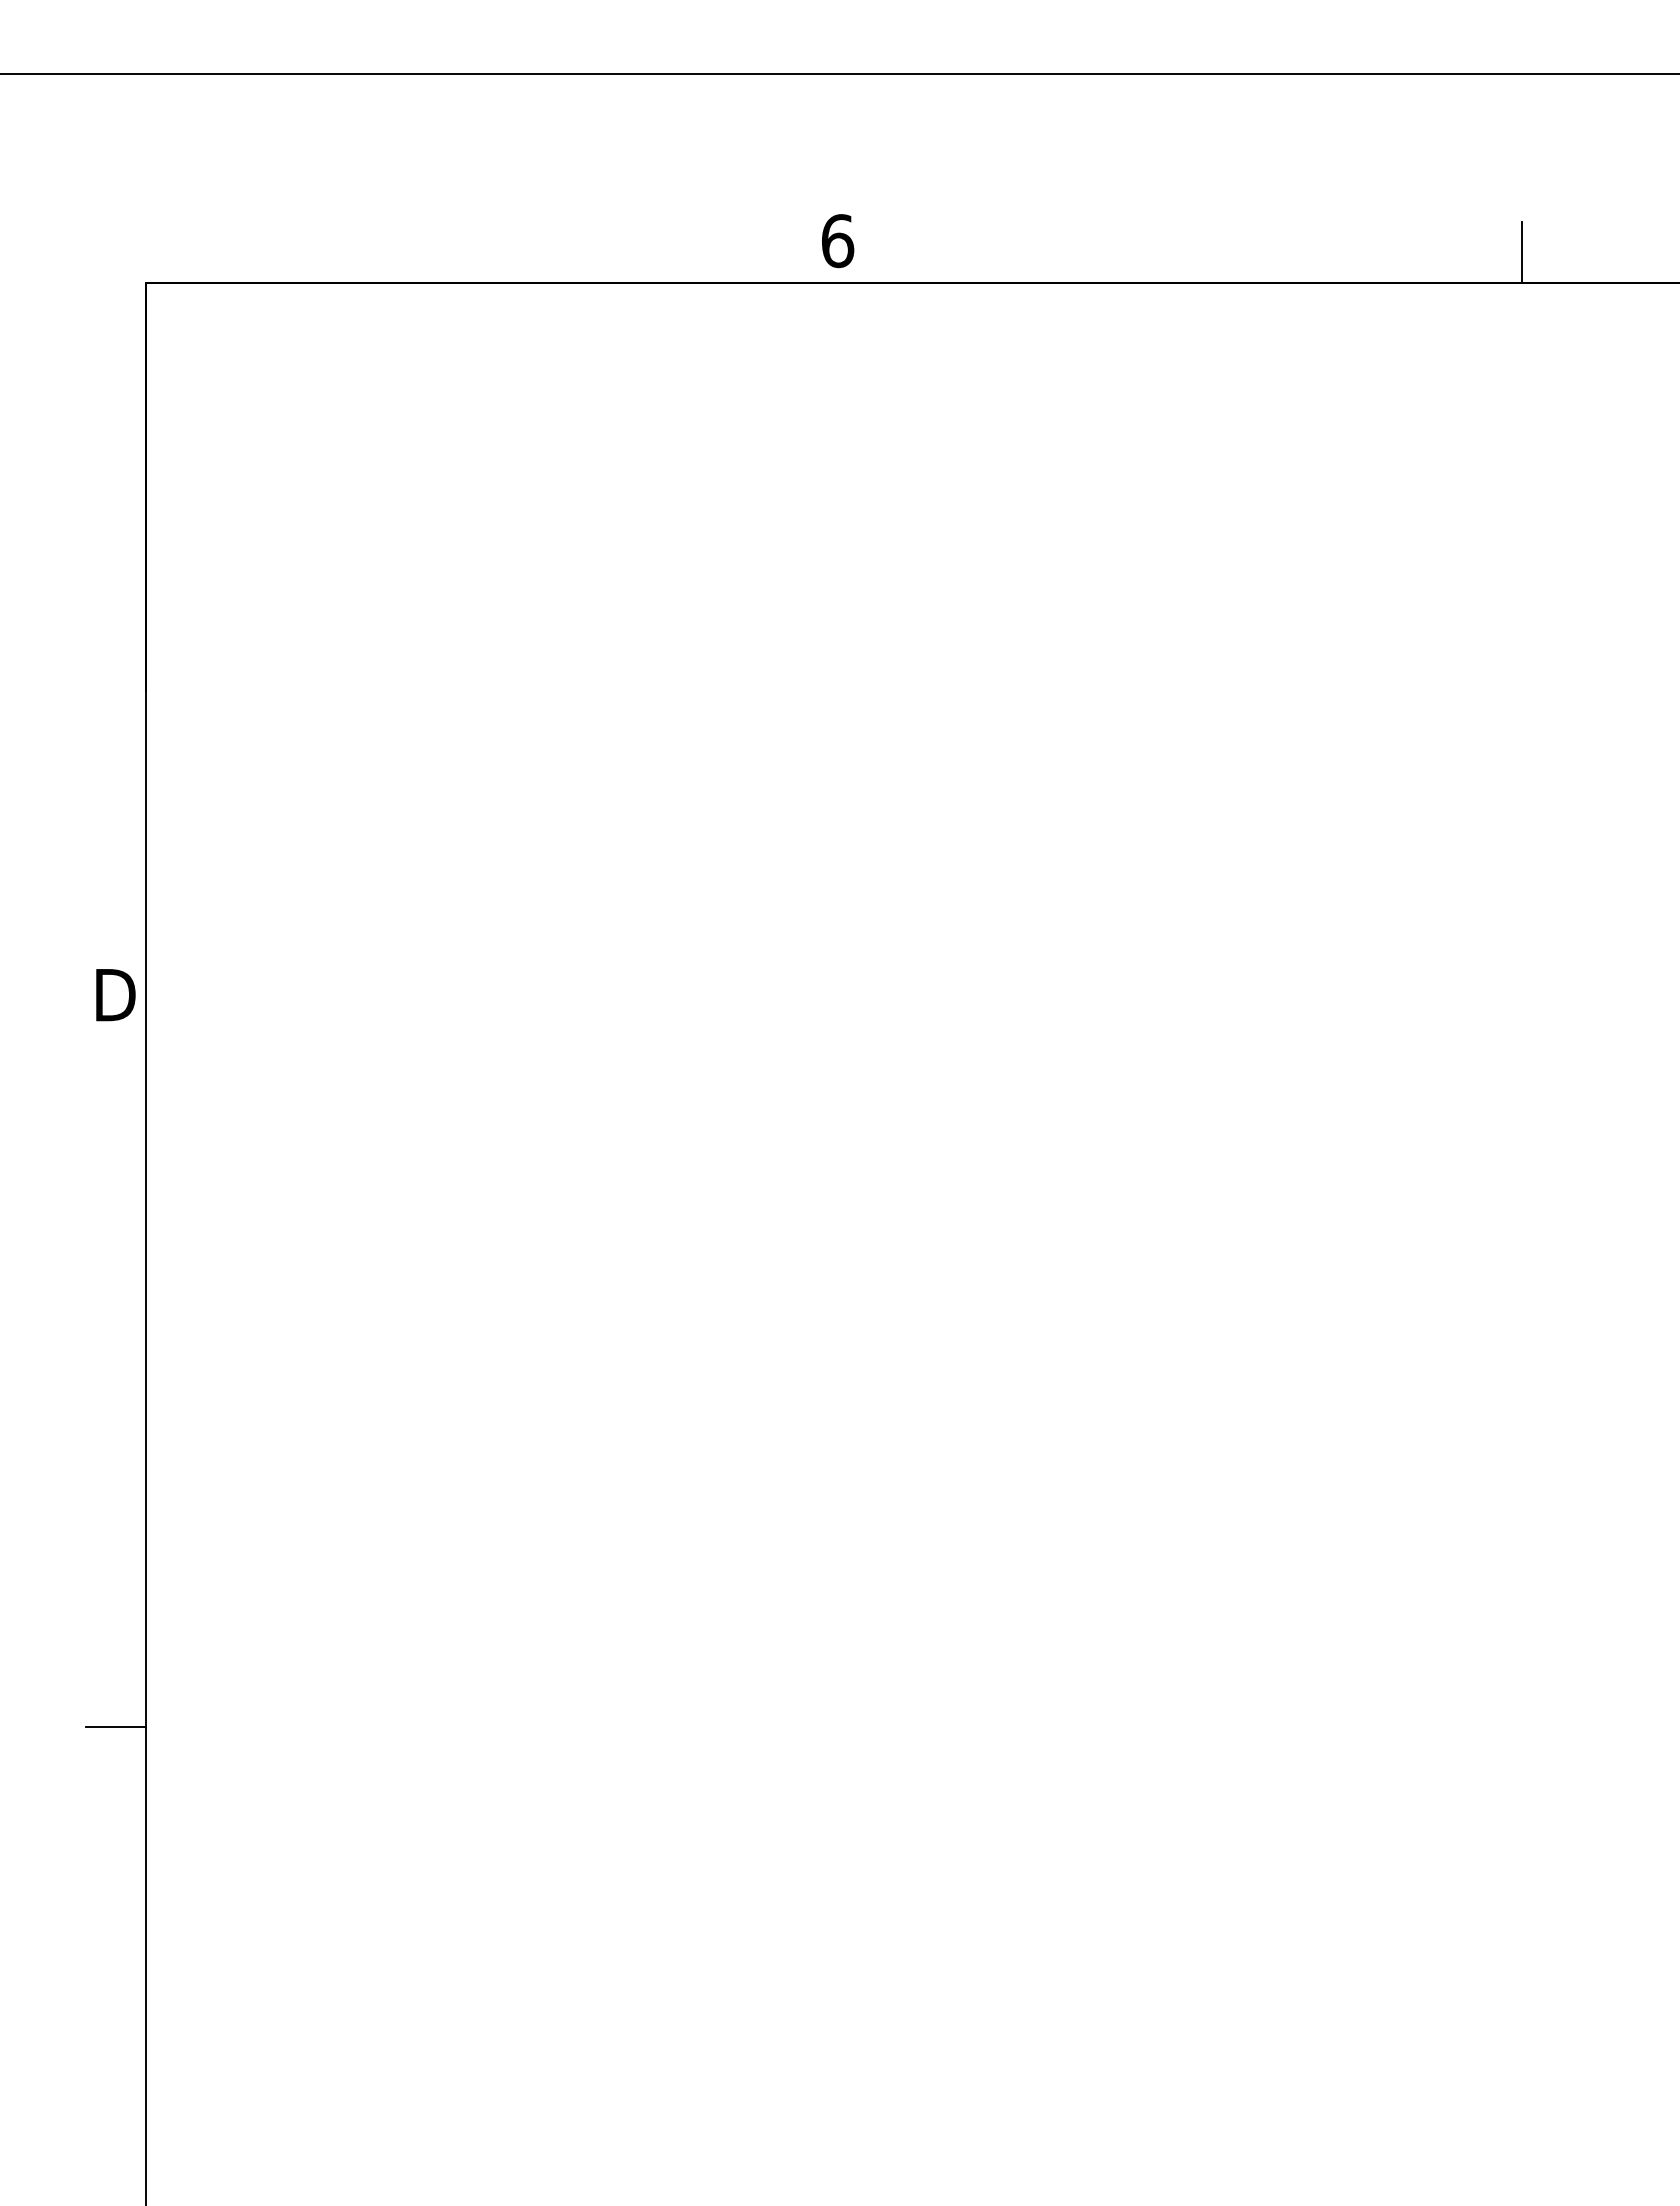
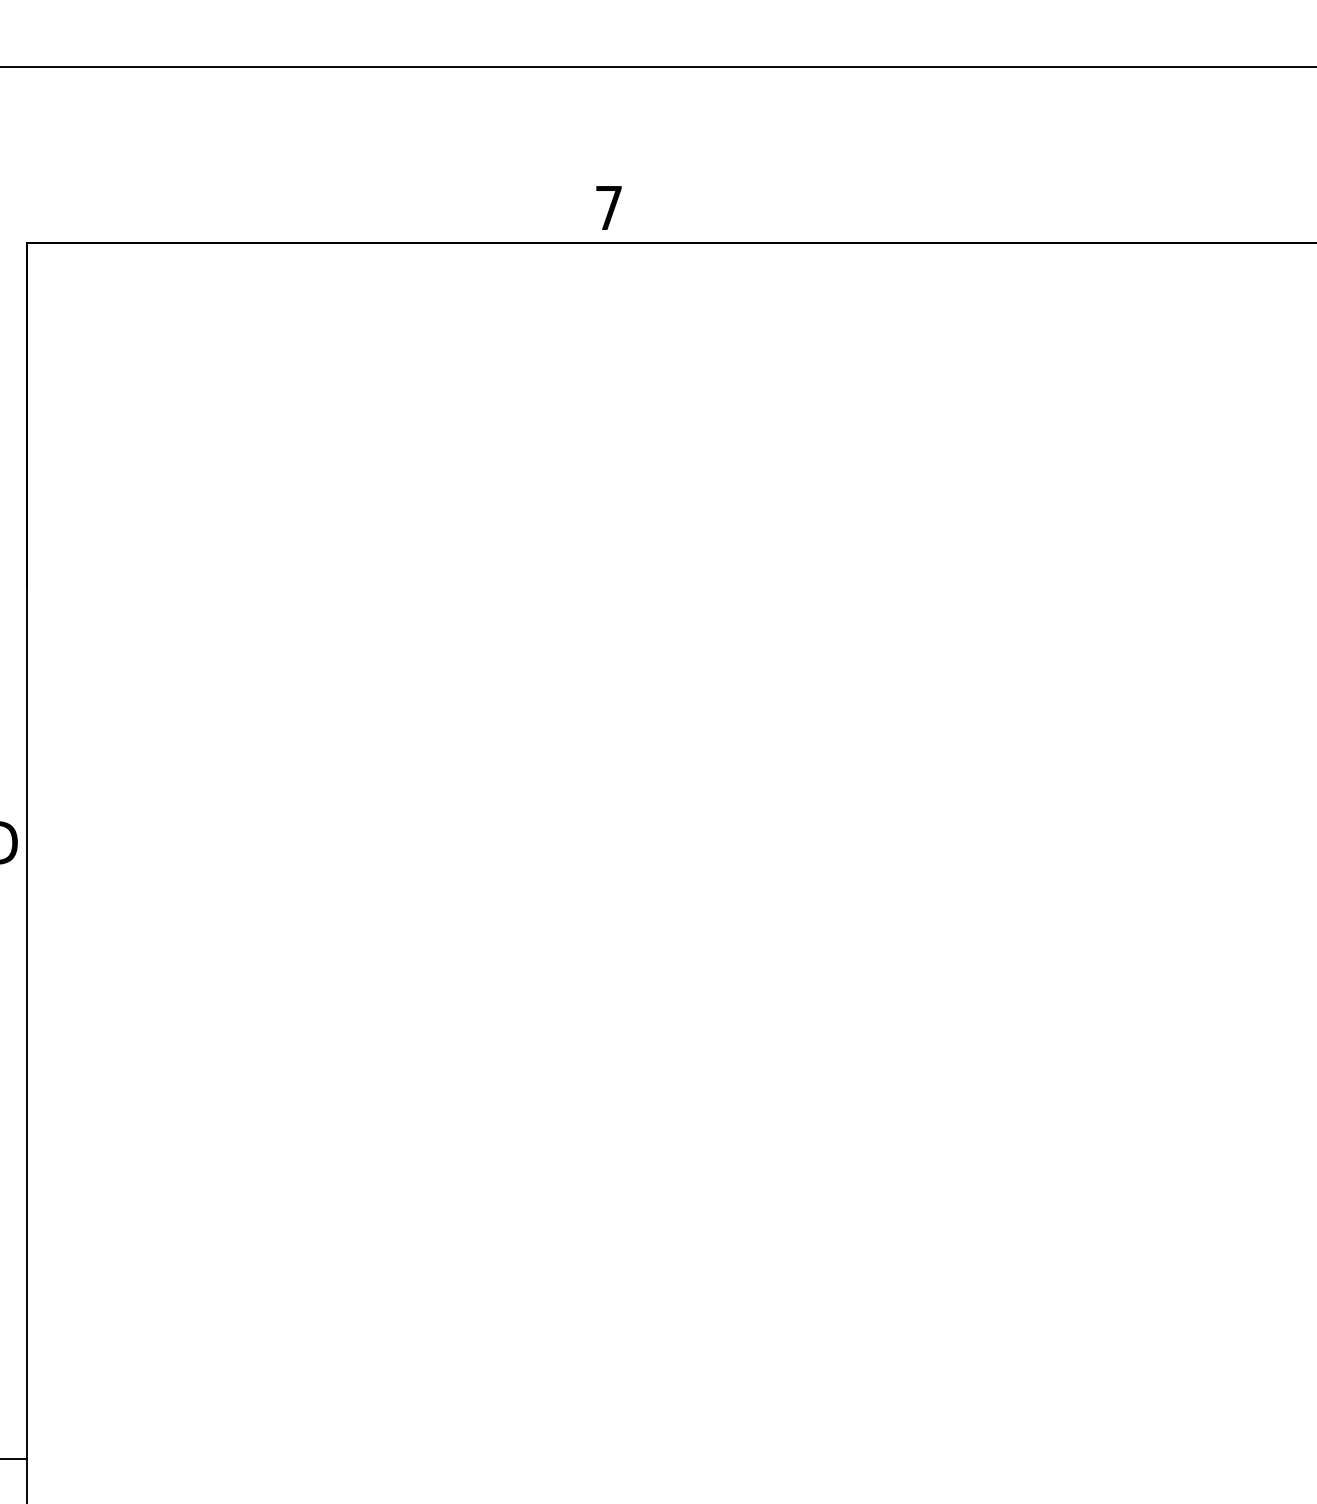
text: (838, 241) -> (609, 208), 6 -> 7
line: (1522, 252) -> (1185, 217), removed

